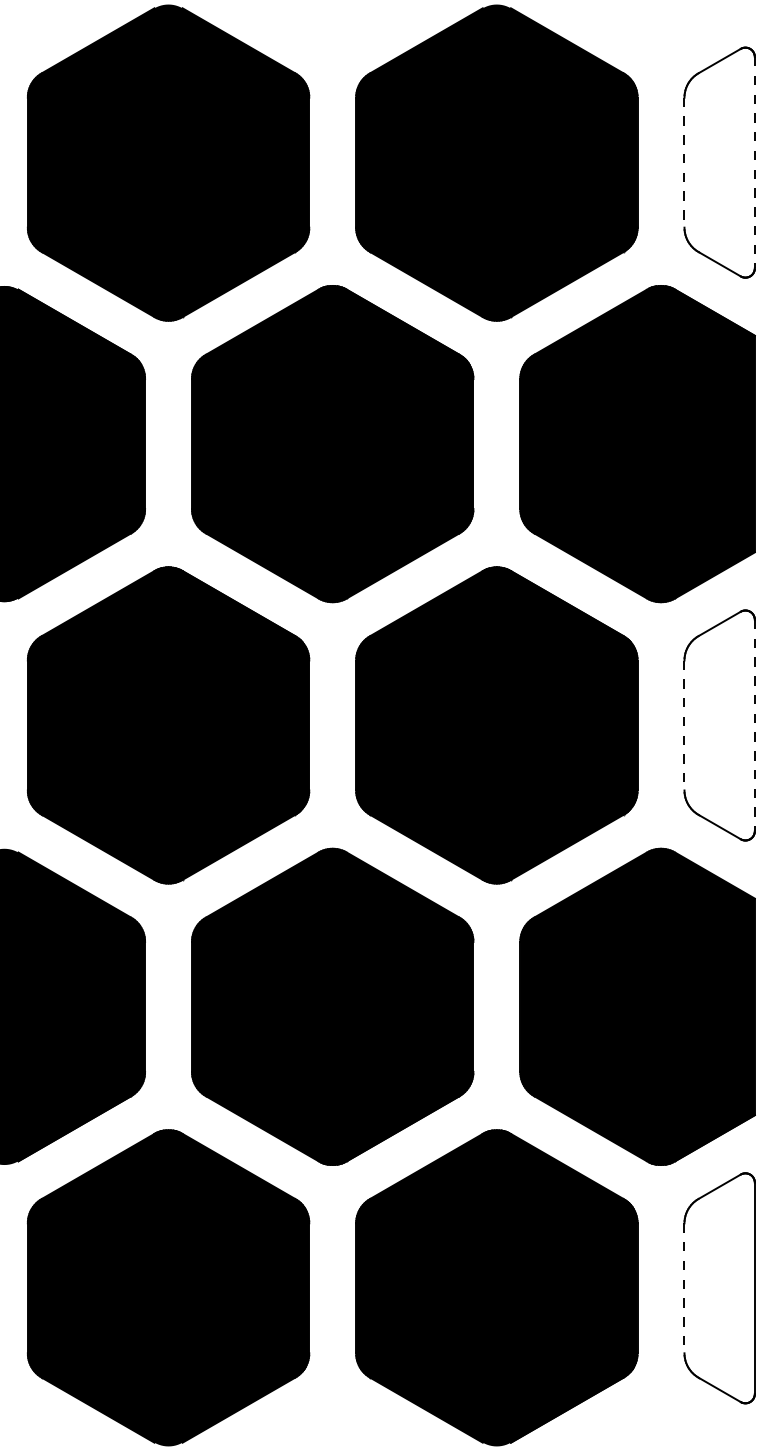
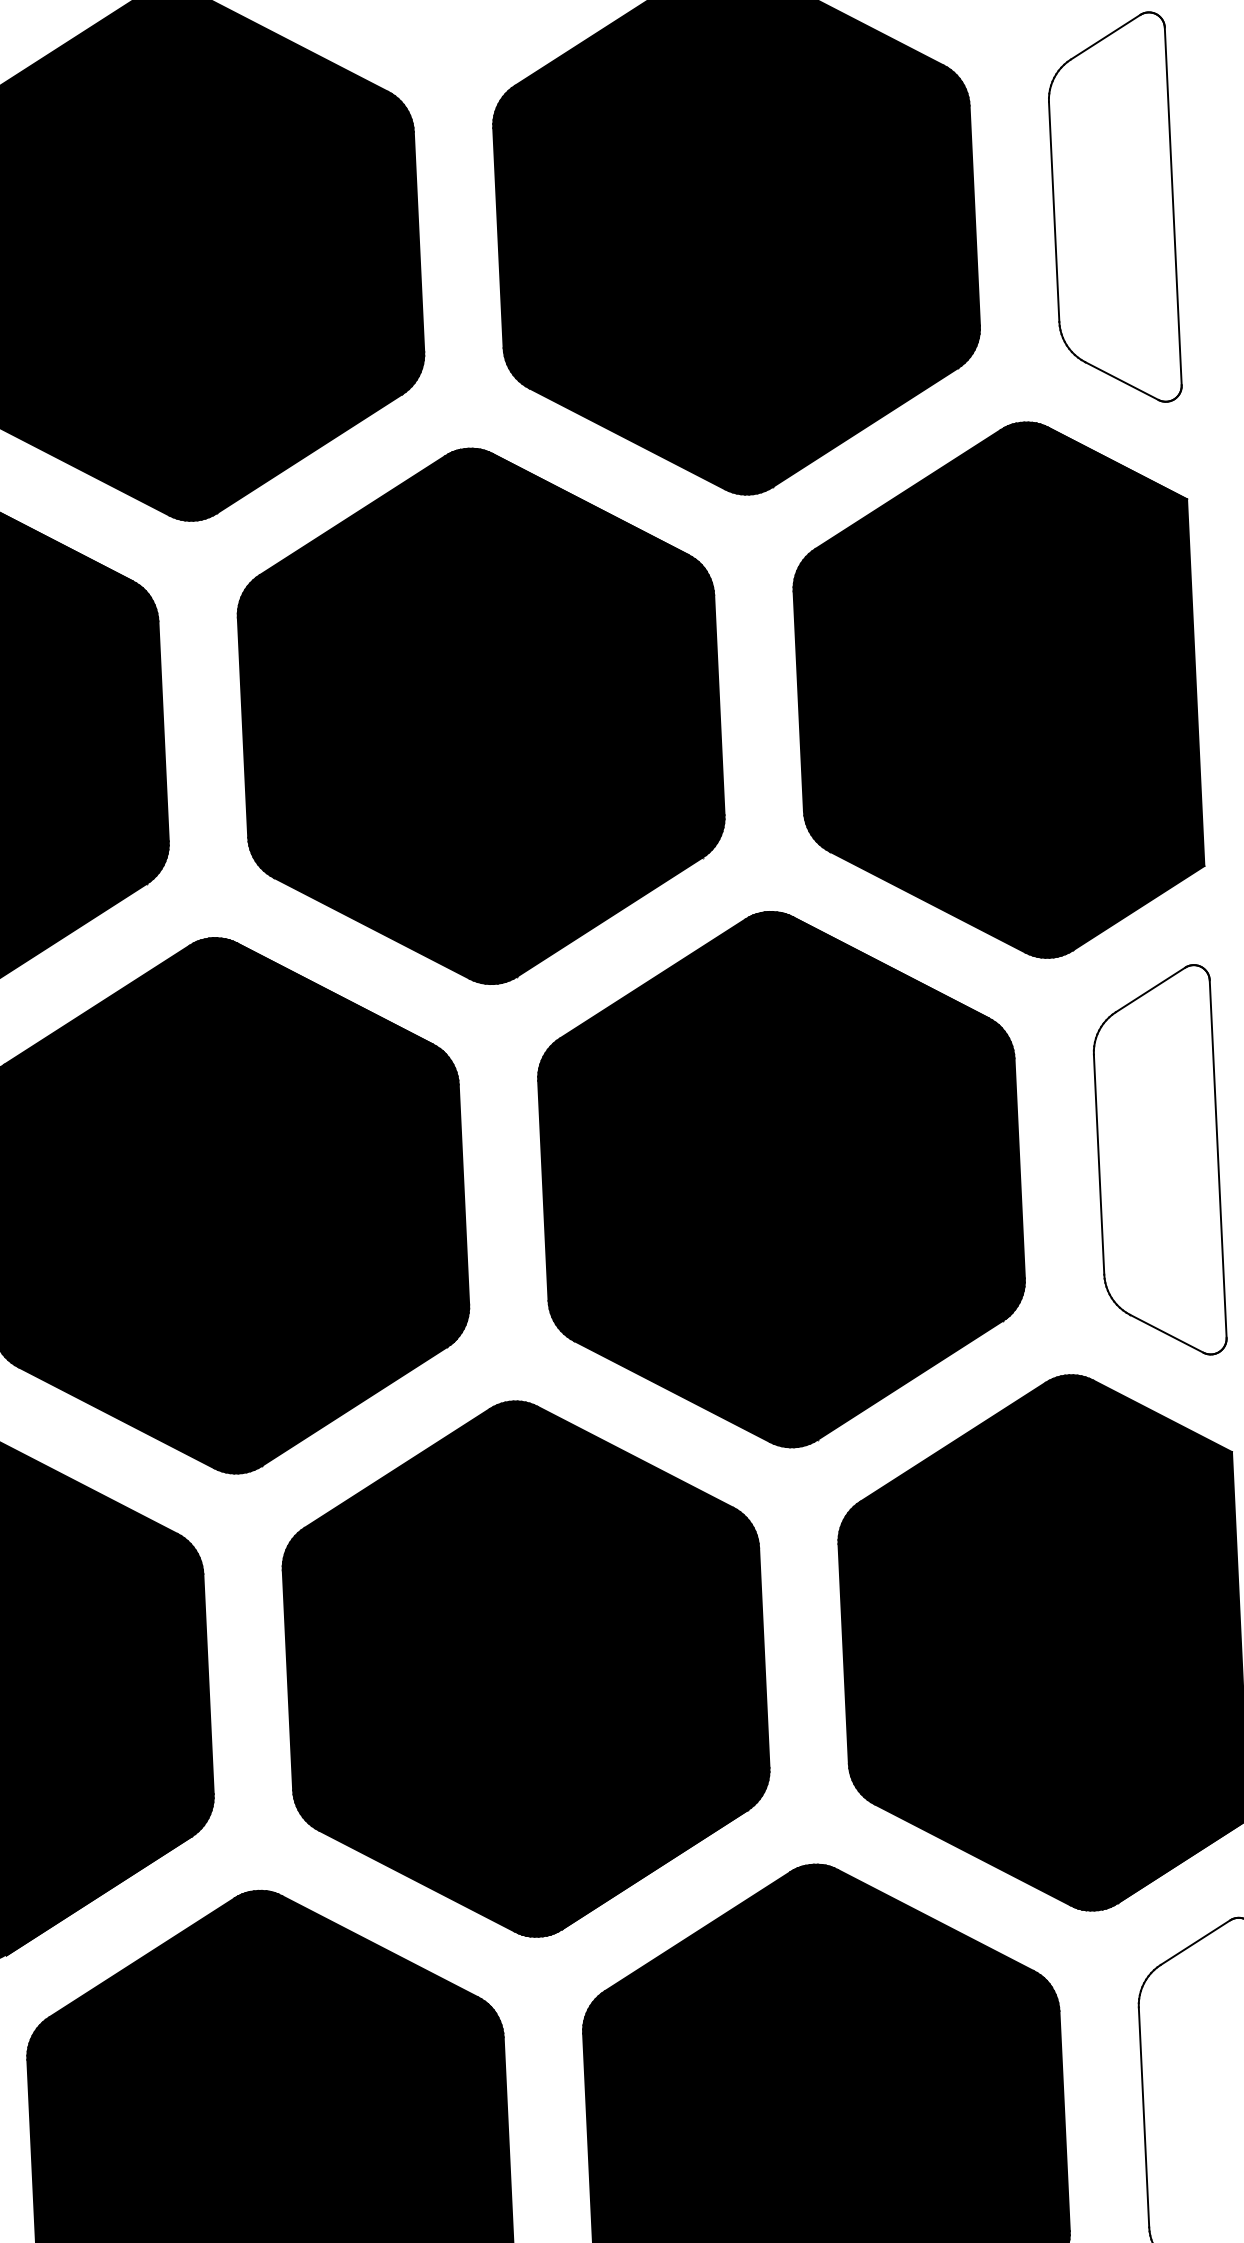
line: (684, 162) -> (1054, 211), dashed -> solid
line: (754, 162) -> (1172, 206), dashed -> solid
line: (684, 725) -> (1099, 1164), dashed -> solid
line: (754, 725) -> (1217, 1159), dashed -> solid
line: (684, 1288) -> (1144, 2117), dashed -> solid

